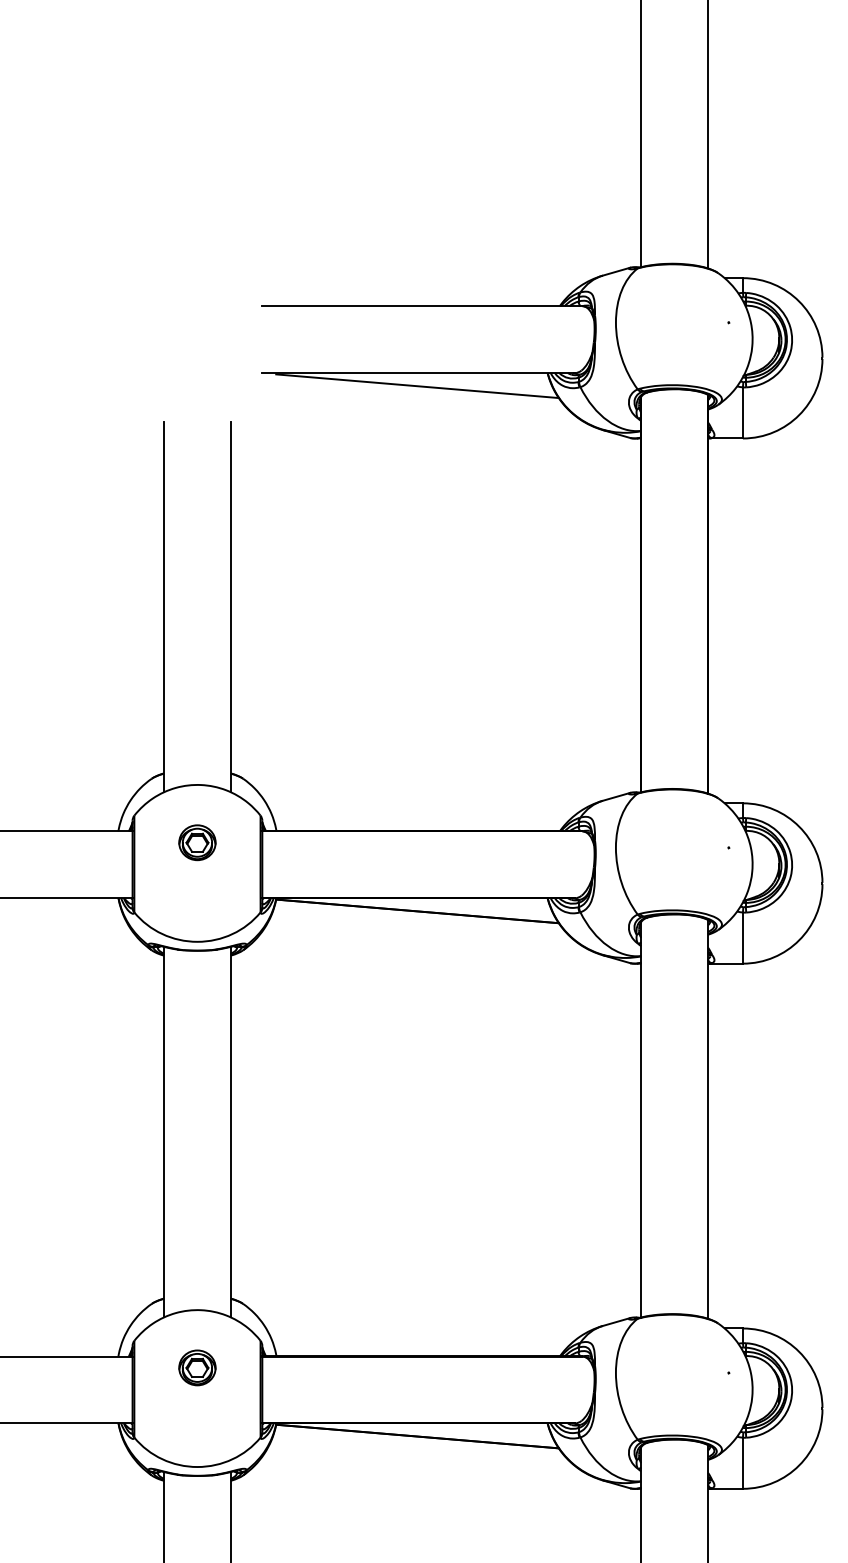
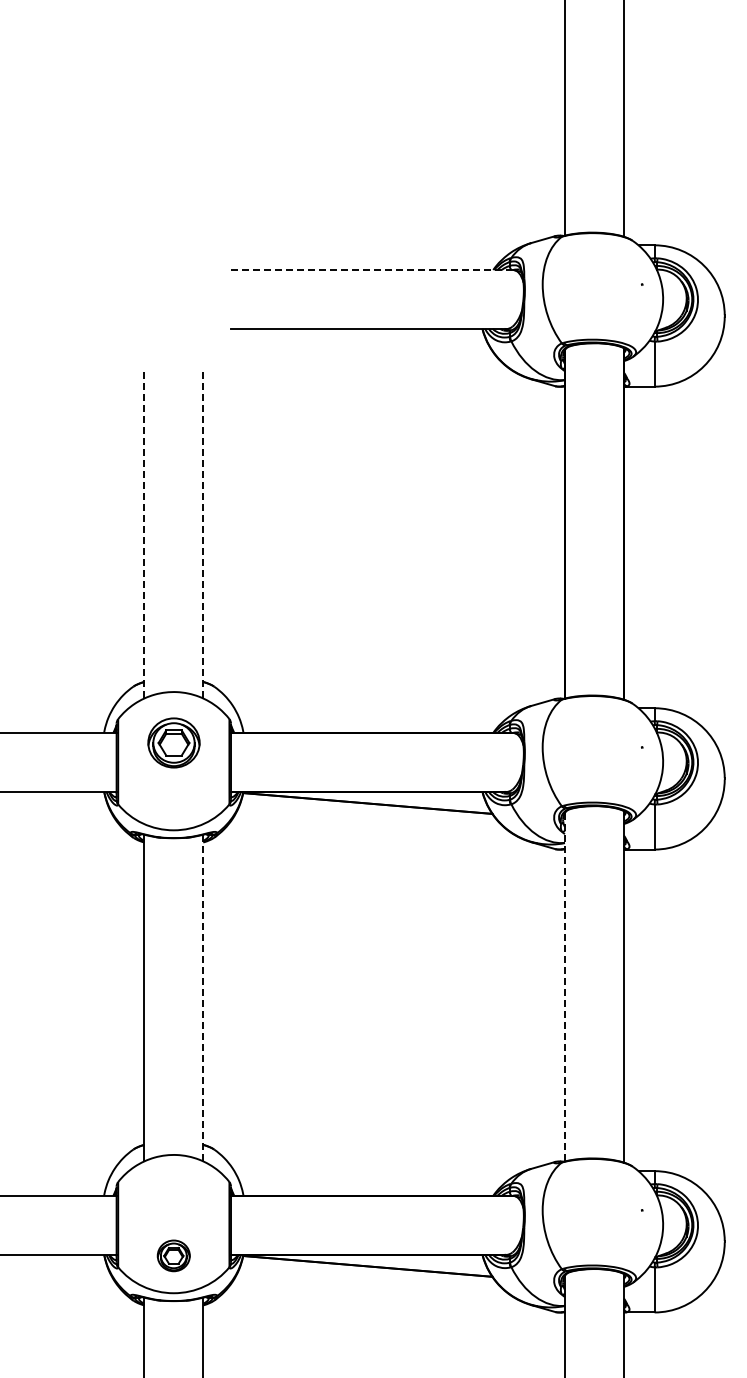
line: (421, 306) -> (371, 270), solid -> dashed
line: (417, 386) -> (367, 340), removed
line: (164, 606) -> (144, 534), solid -> dashed
line: (231, 606) -> (203, 534), solid -> dashed
part: (197, 842) -> (173, 742), size x1.6
line: (640, 1119) -> (564, 986), solid -> dashed
line: (231, 1131) -> (203, 997), solid -> dashed
part: (197, 1367) -> (173, 1255), moved

